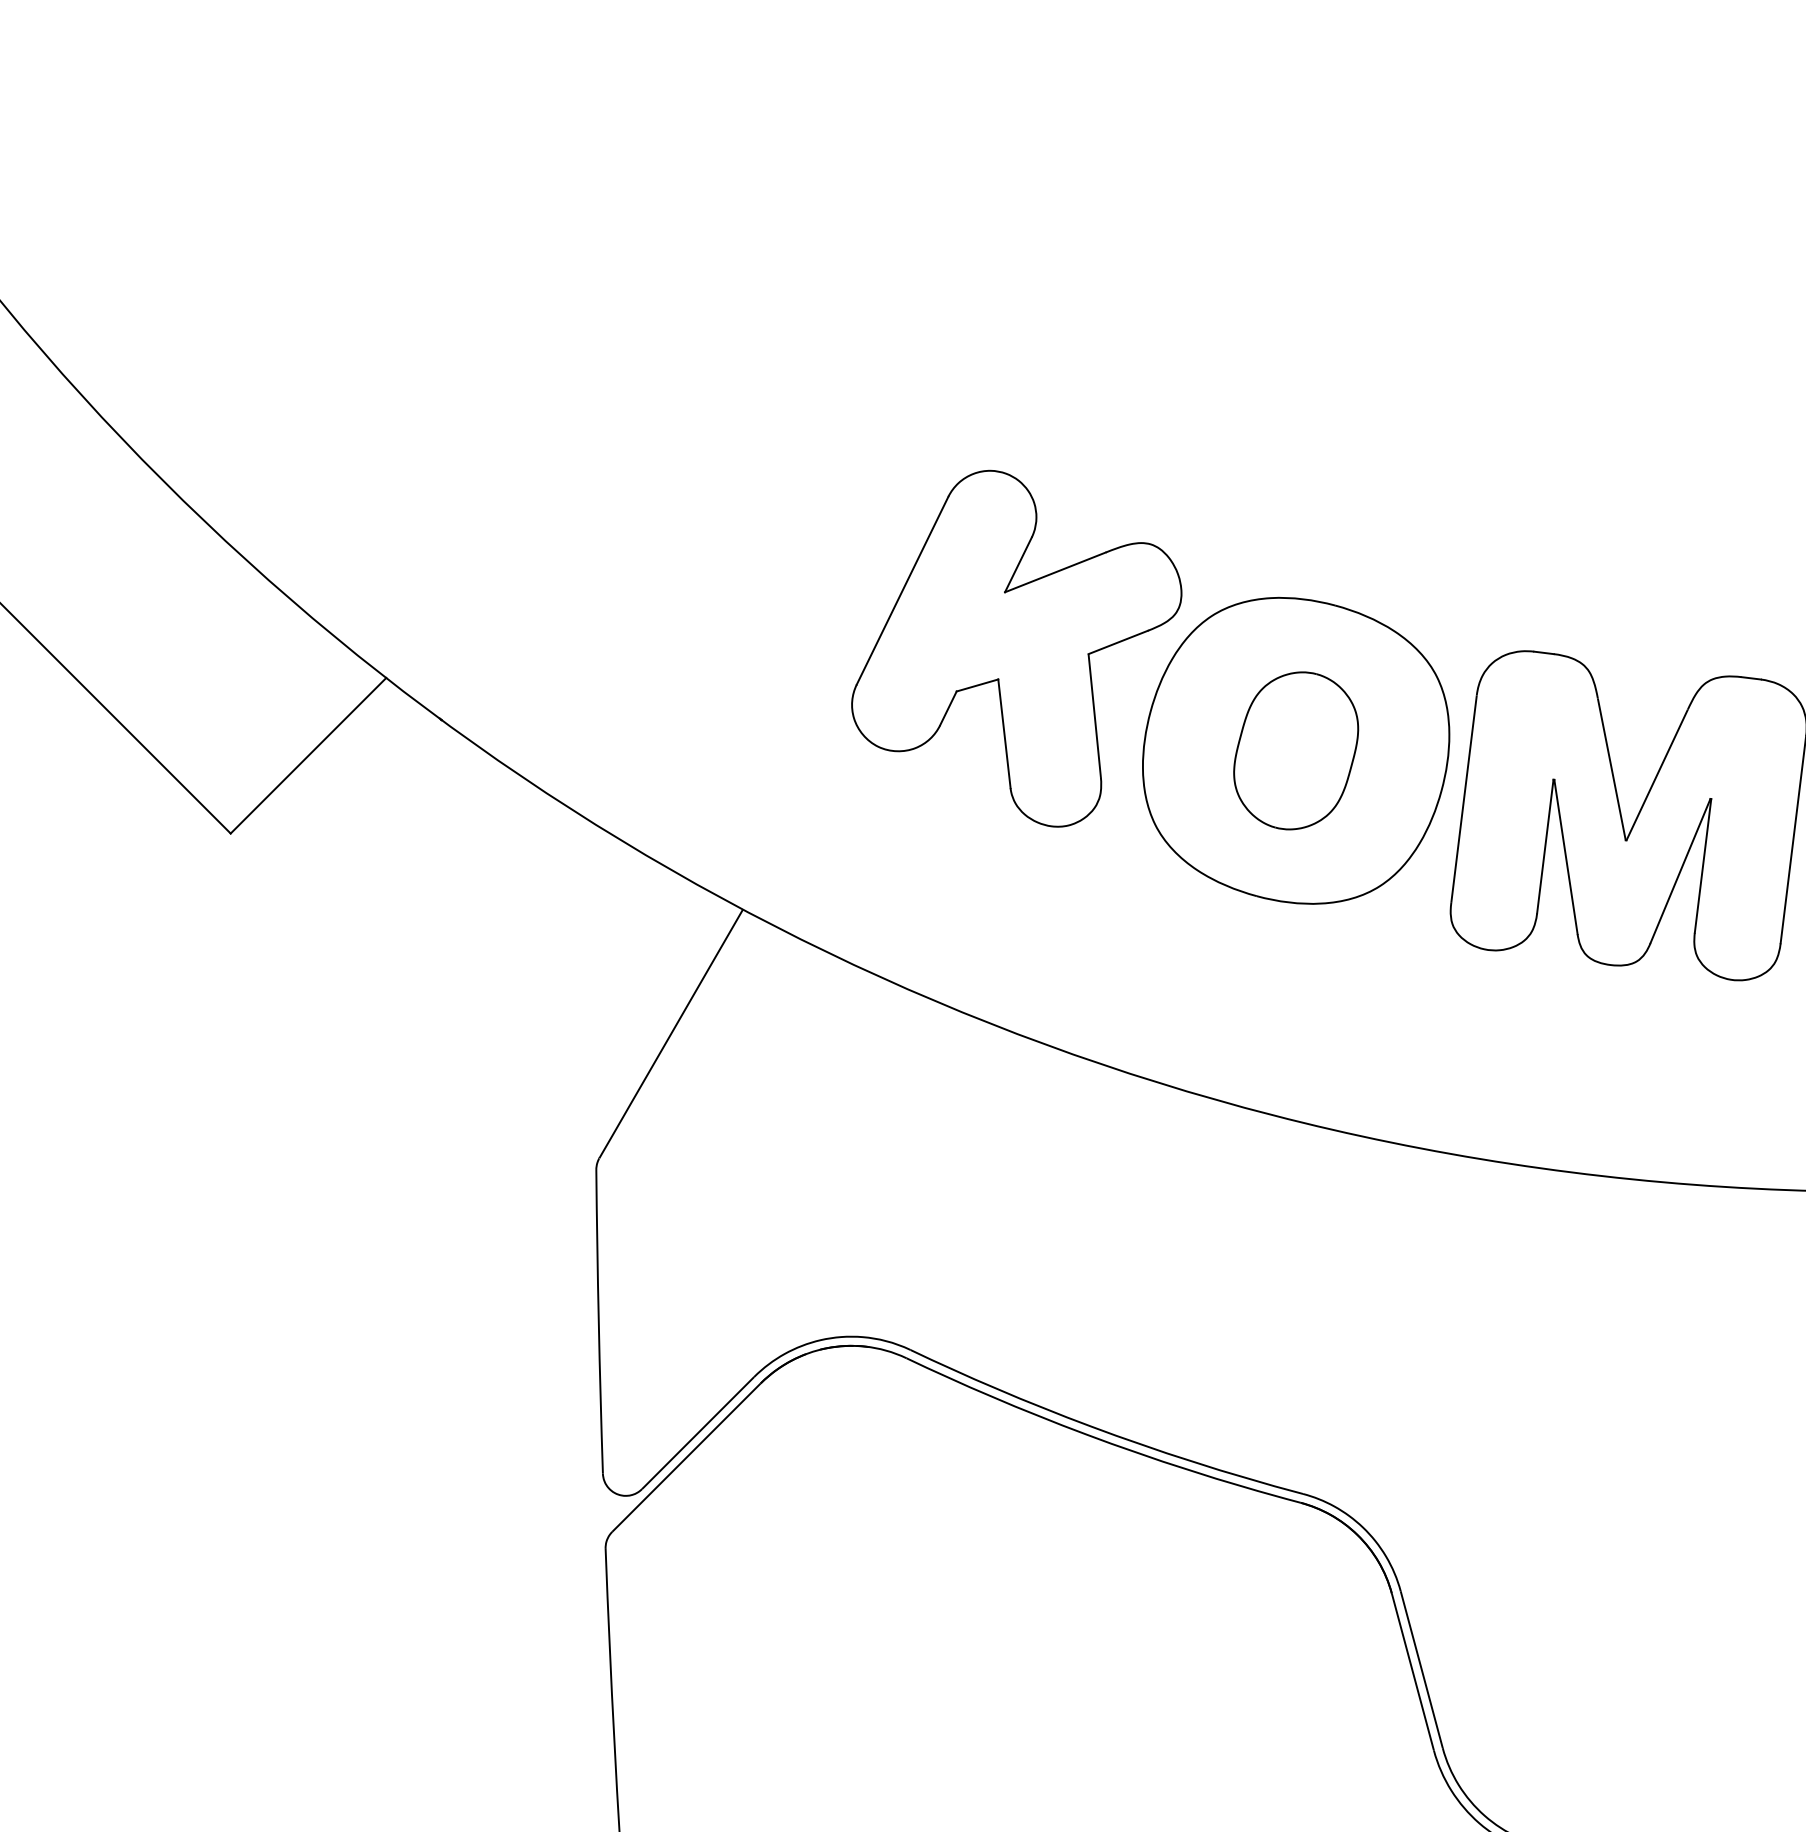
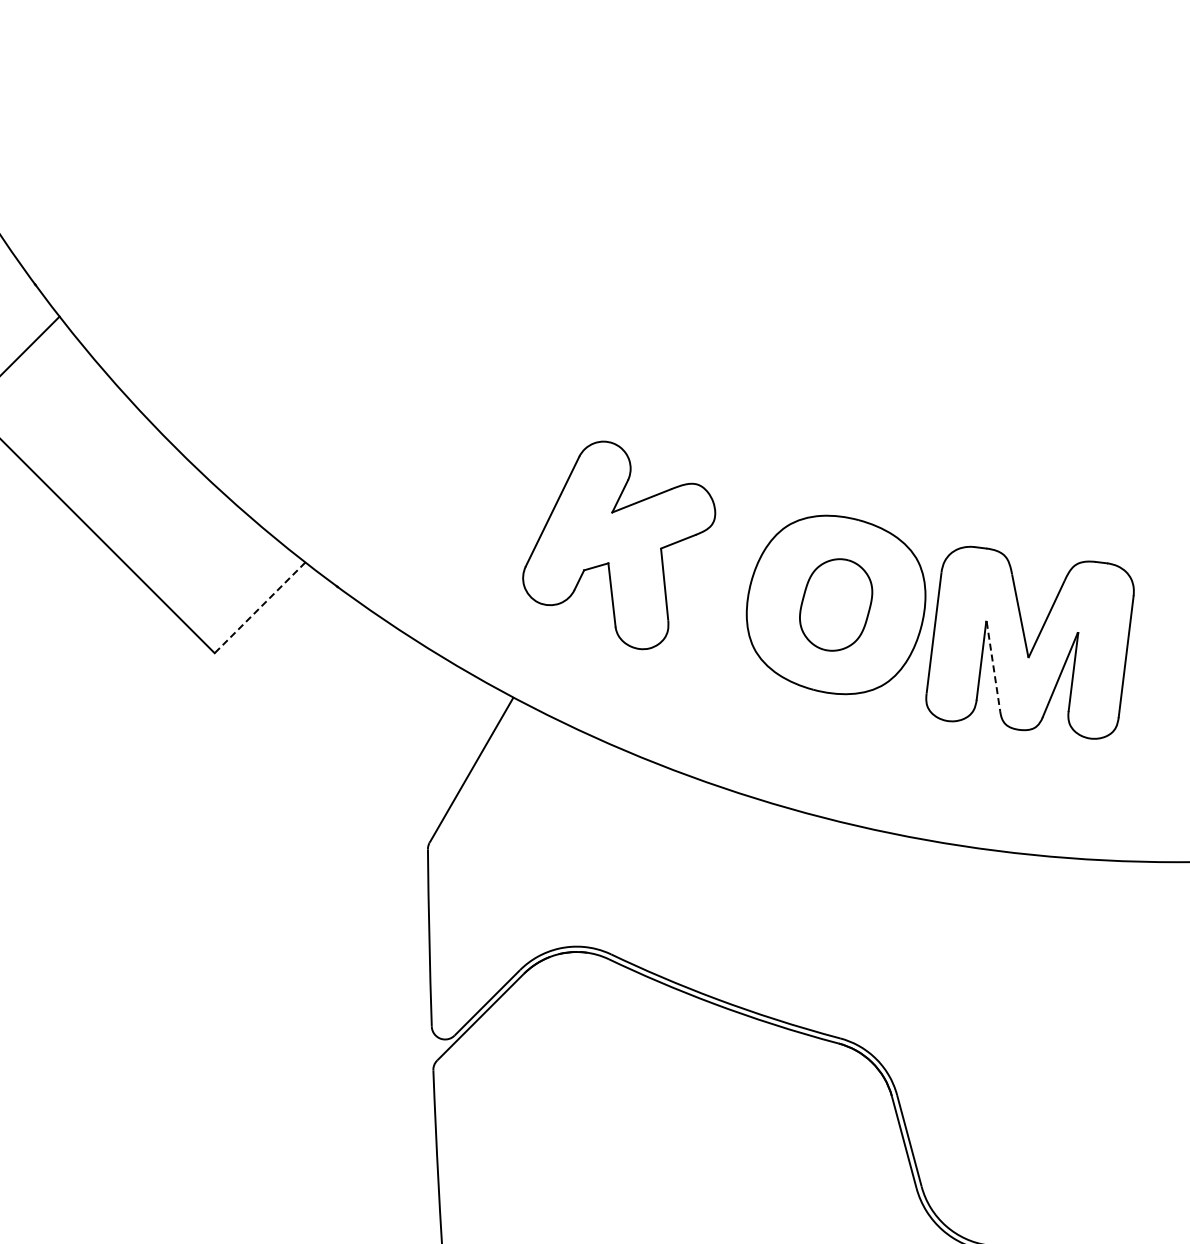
part: (1017, 648) -> (619, 545), moved
line: (307, 756) -> (259, 608), solid -> dashed
line: (1565, 856) -> (993, 666), solid -> dashed

